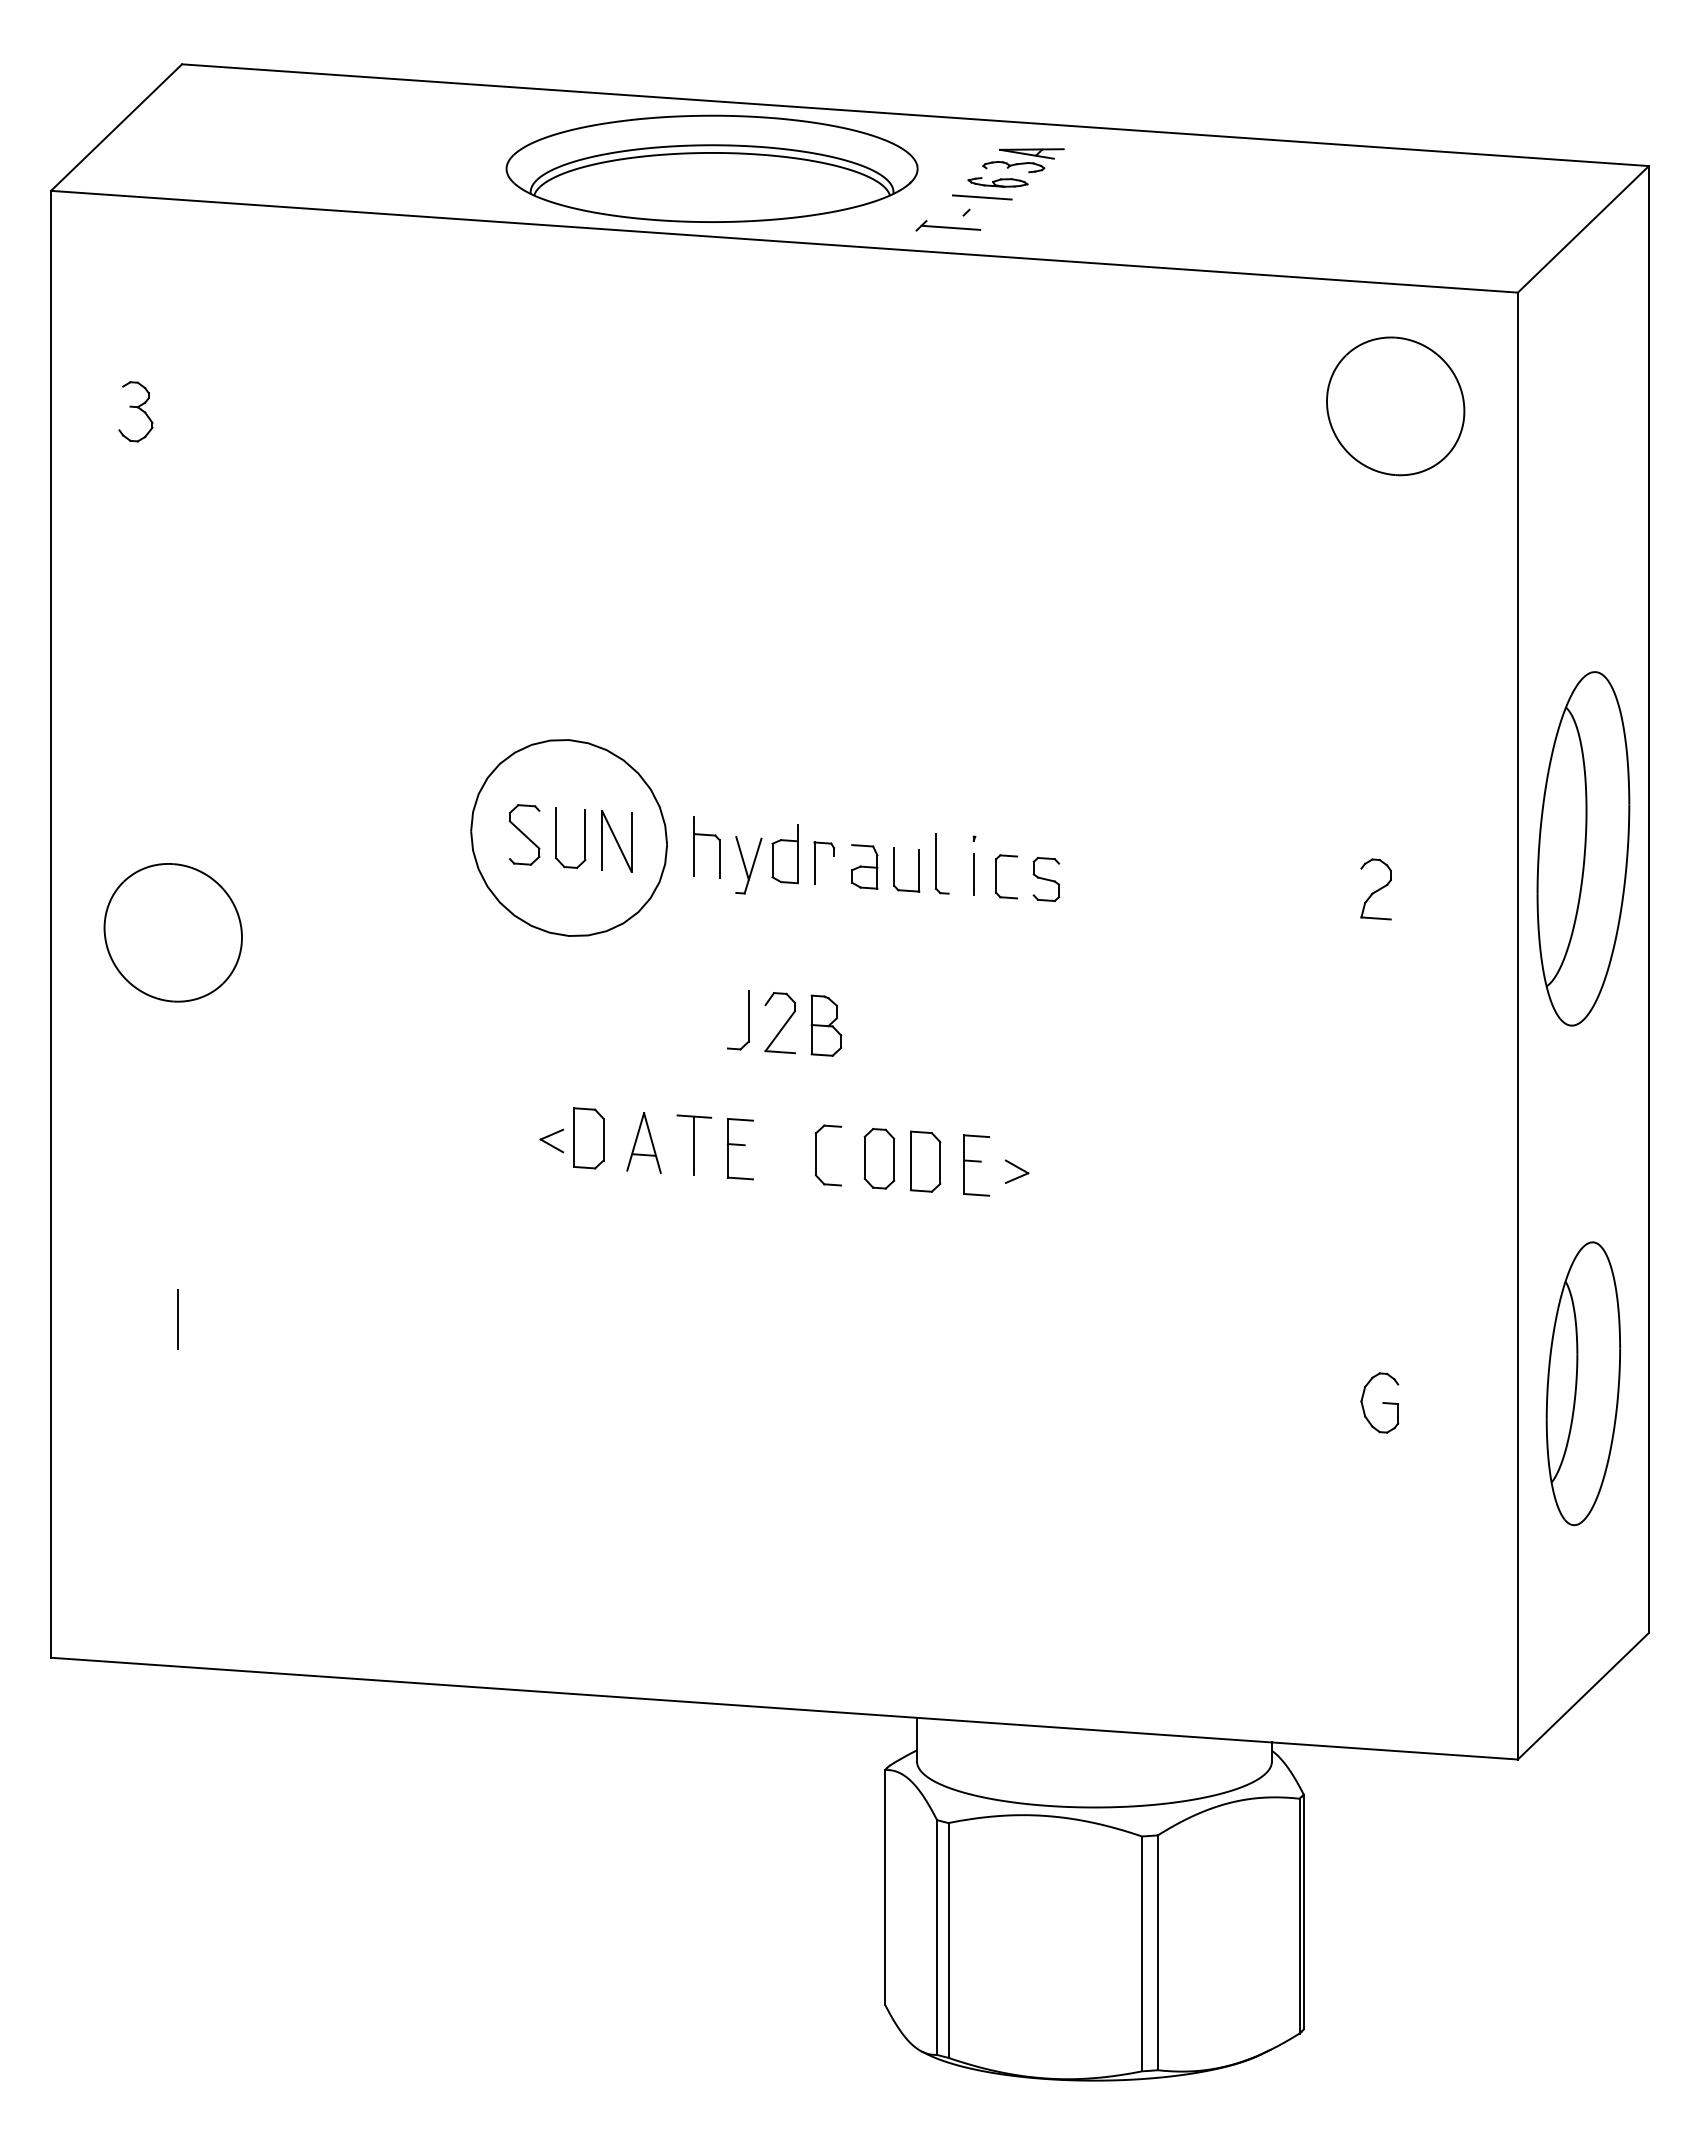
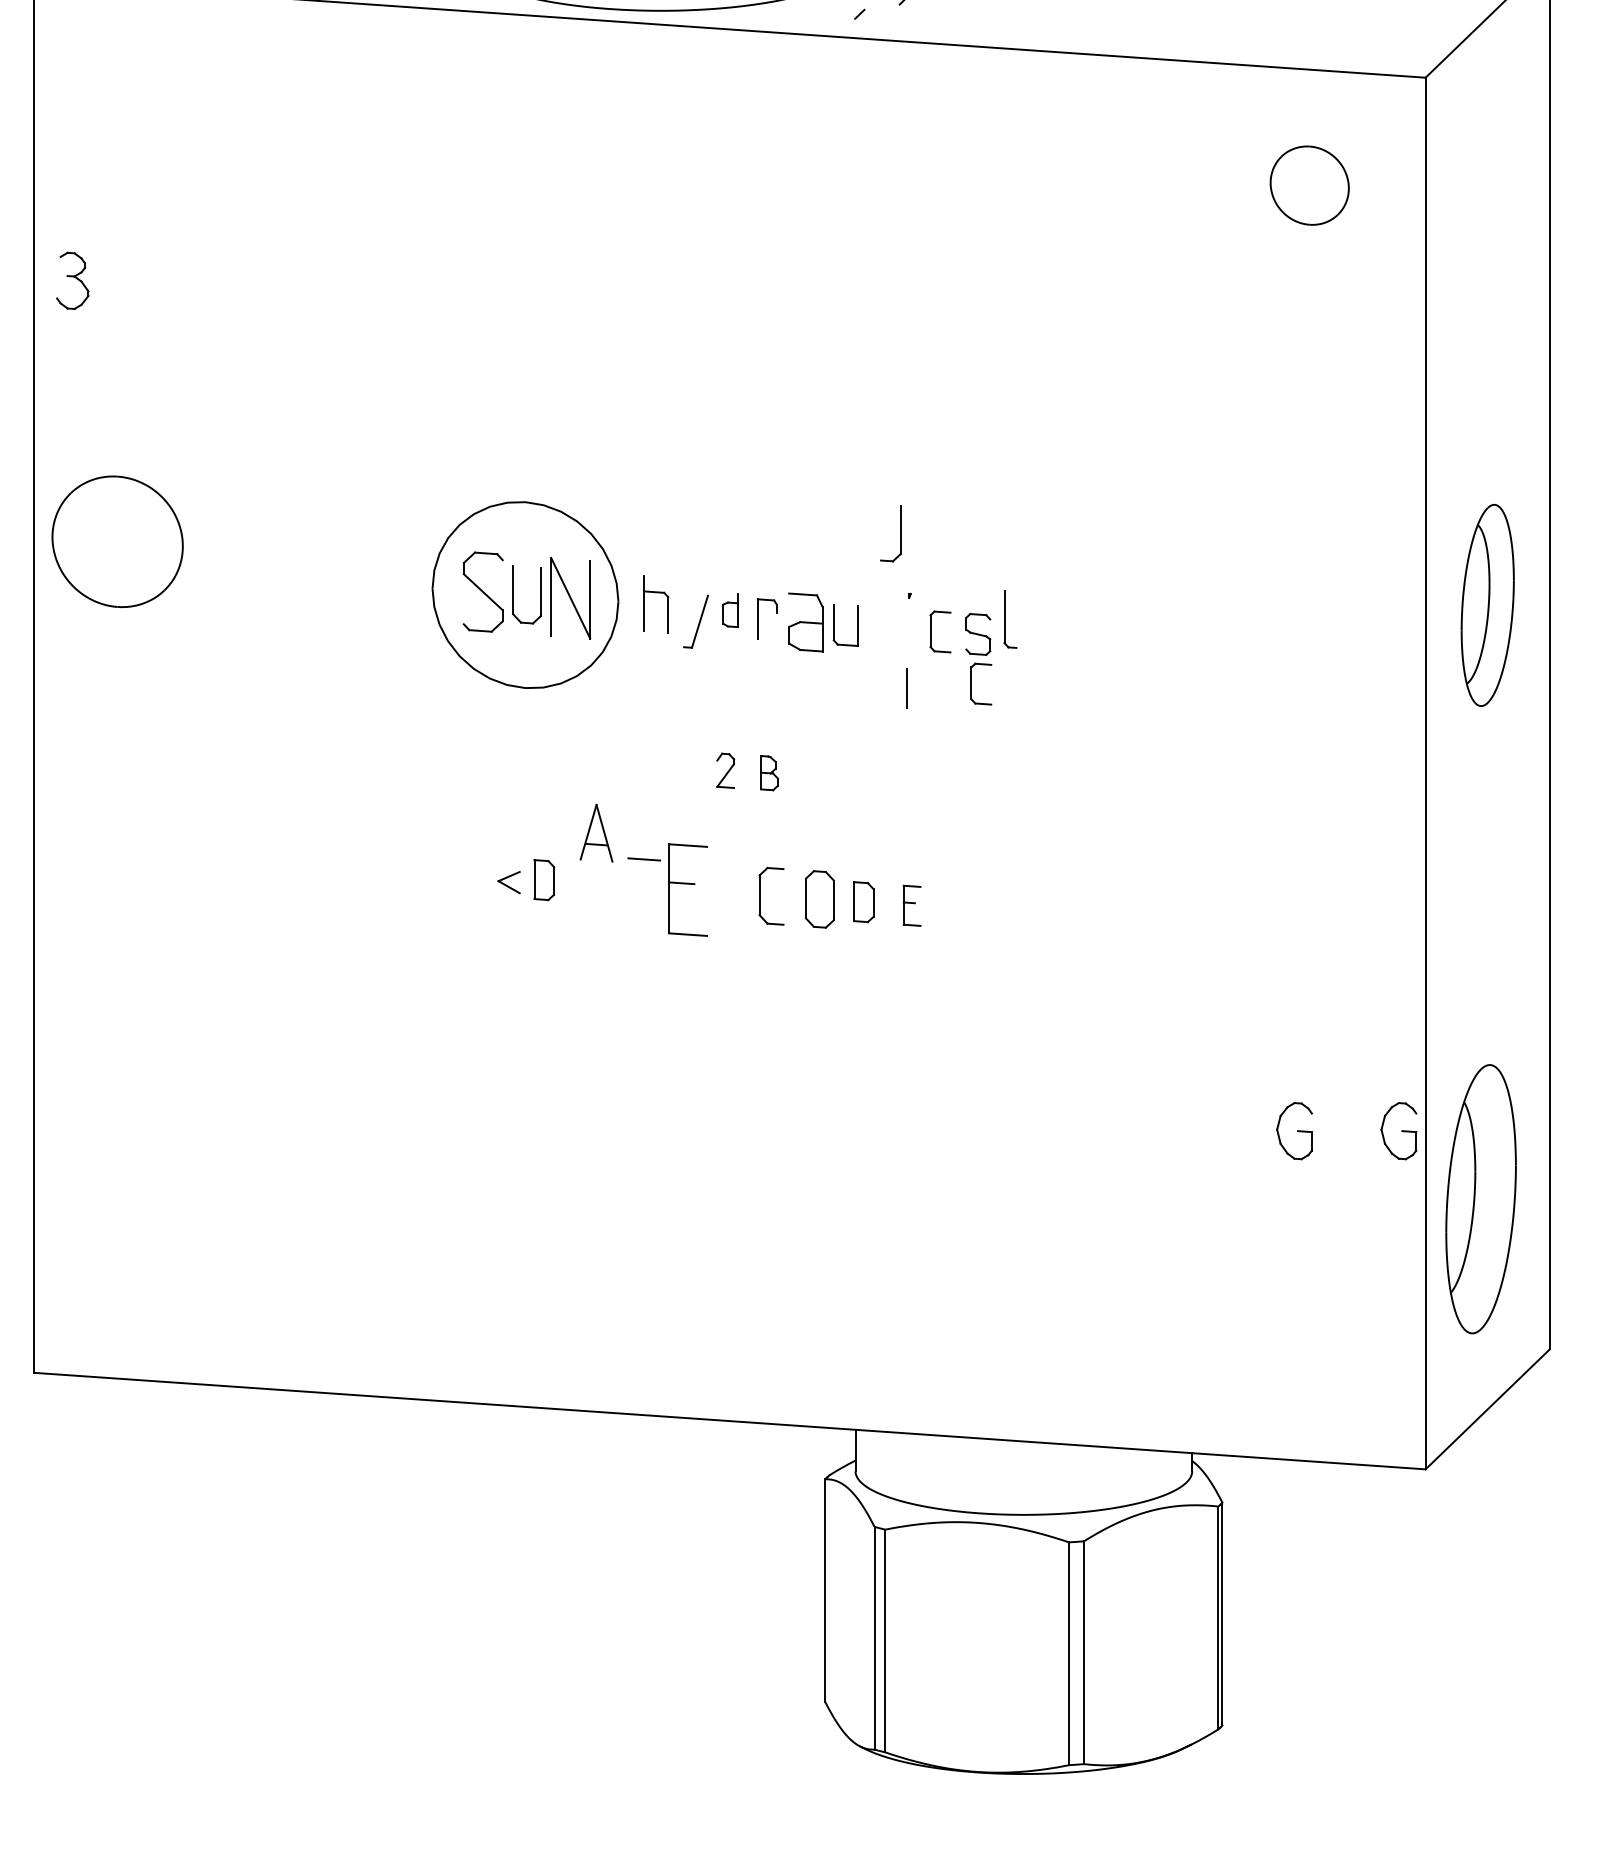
line: (950, 227) -> (887, 15), removed
part: (1395, 406) -> (1309, 185), size x0.6
part: (135, 411) -> (72, 280), moved
part: (524, 834) -> (483, 591), size x1.4
part: (616, 841) -> (570, 598), size x1.4
part: (1583, 848) -> (1487, 605), size x0.6
part: (784, 854) -> (729, 610), size x0.6
line: (742, 858) -> (689, 614), removed
part: (942, 863) -> (1010, 619), moved
part: (864, 866) -> (805, 622), size x1.4
line: (973, 874) -> (906, 688), moved
part: (1375, 889) -> (1290, 643), removed
part: (1039, 931) -> (971, 683), added
part: (172, 932) -> (116, 541), moved
part: (748, 1020) -> (900, 533), moved
part: (779, 1023) -> (725, 771), size x0.6
part: (826, 1025) -> (769, 772), size x0.6
part: (588, 1138) -> (543, 880), size x0.7
part: (643, 1142) -> (596, 832), moved
line: (694, 1145) -> (644, 886), removed
part: (740, 1149) -> (688, 890), size x1.6
part: (925, 1161) -> (863, 902), size x0.7
part: (976, 1165) -> (911, 905), size x0.7
part: (1016, 1171) -> (949, 911), removed
line: (178, 1319) -> (154, 1051), removed
part: (1582, 1383) -> (1480, 1198), moved
part: (1489, 1402) -> (1398, 1130), added

